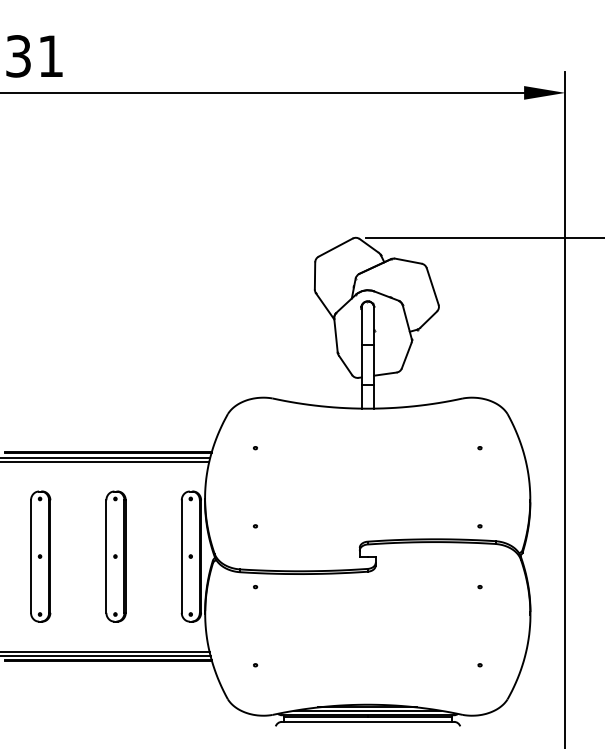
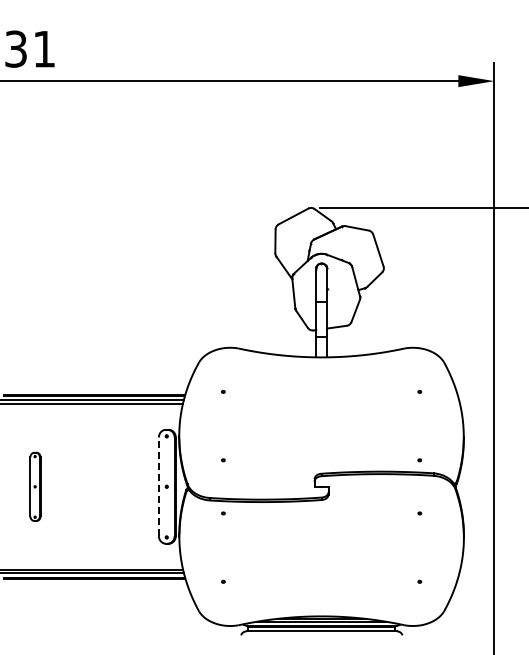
part: (40, 556) -> (35, 486), size x0.6
part: (116, 556) -> (101, 486), removed
line: (181, 556) -> (158, 486), solid -> dashed

